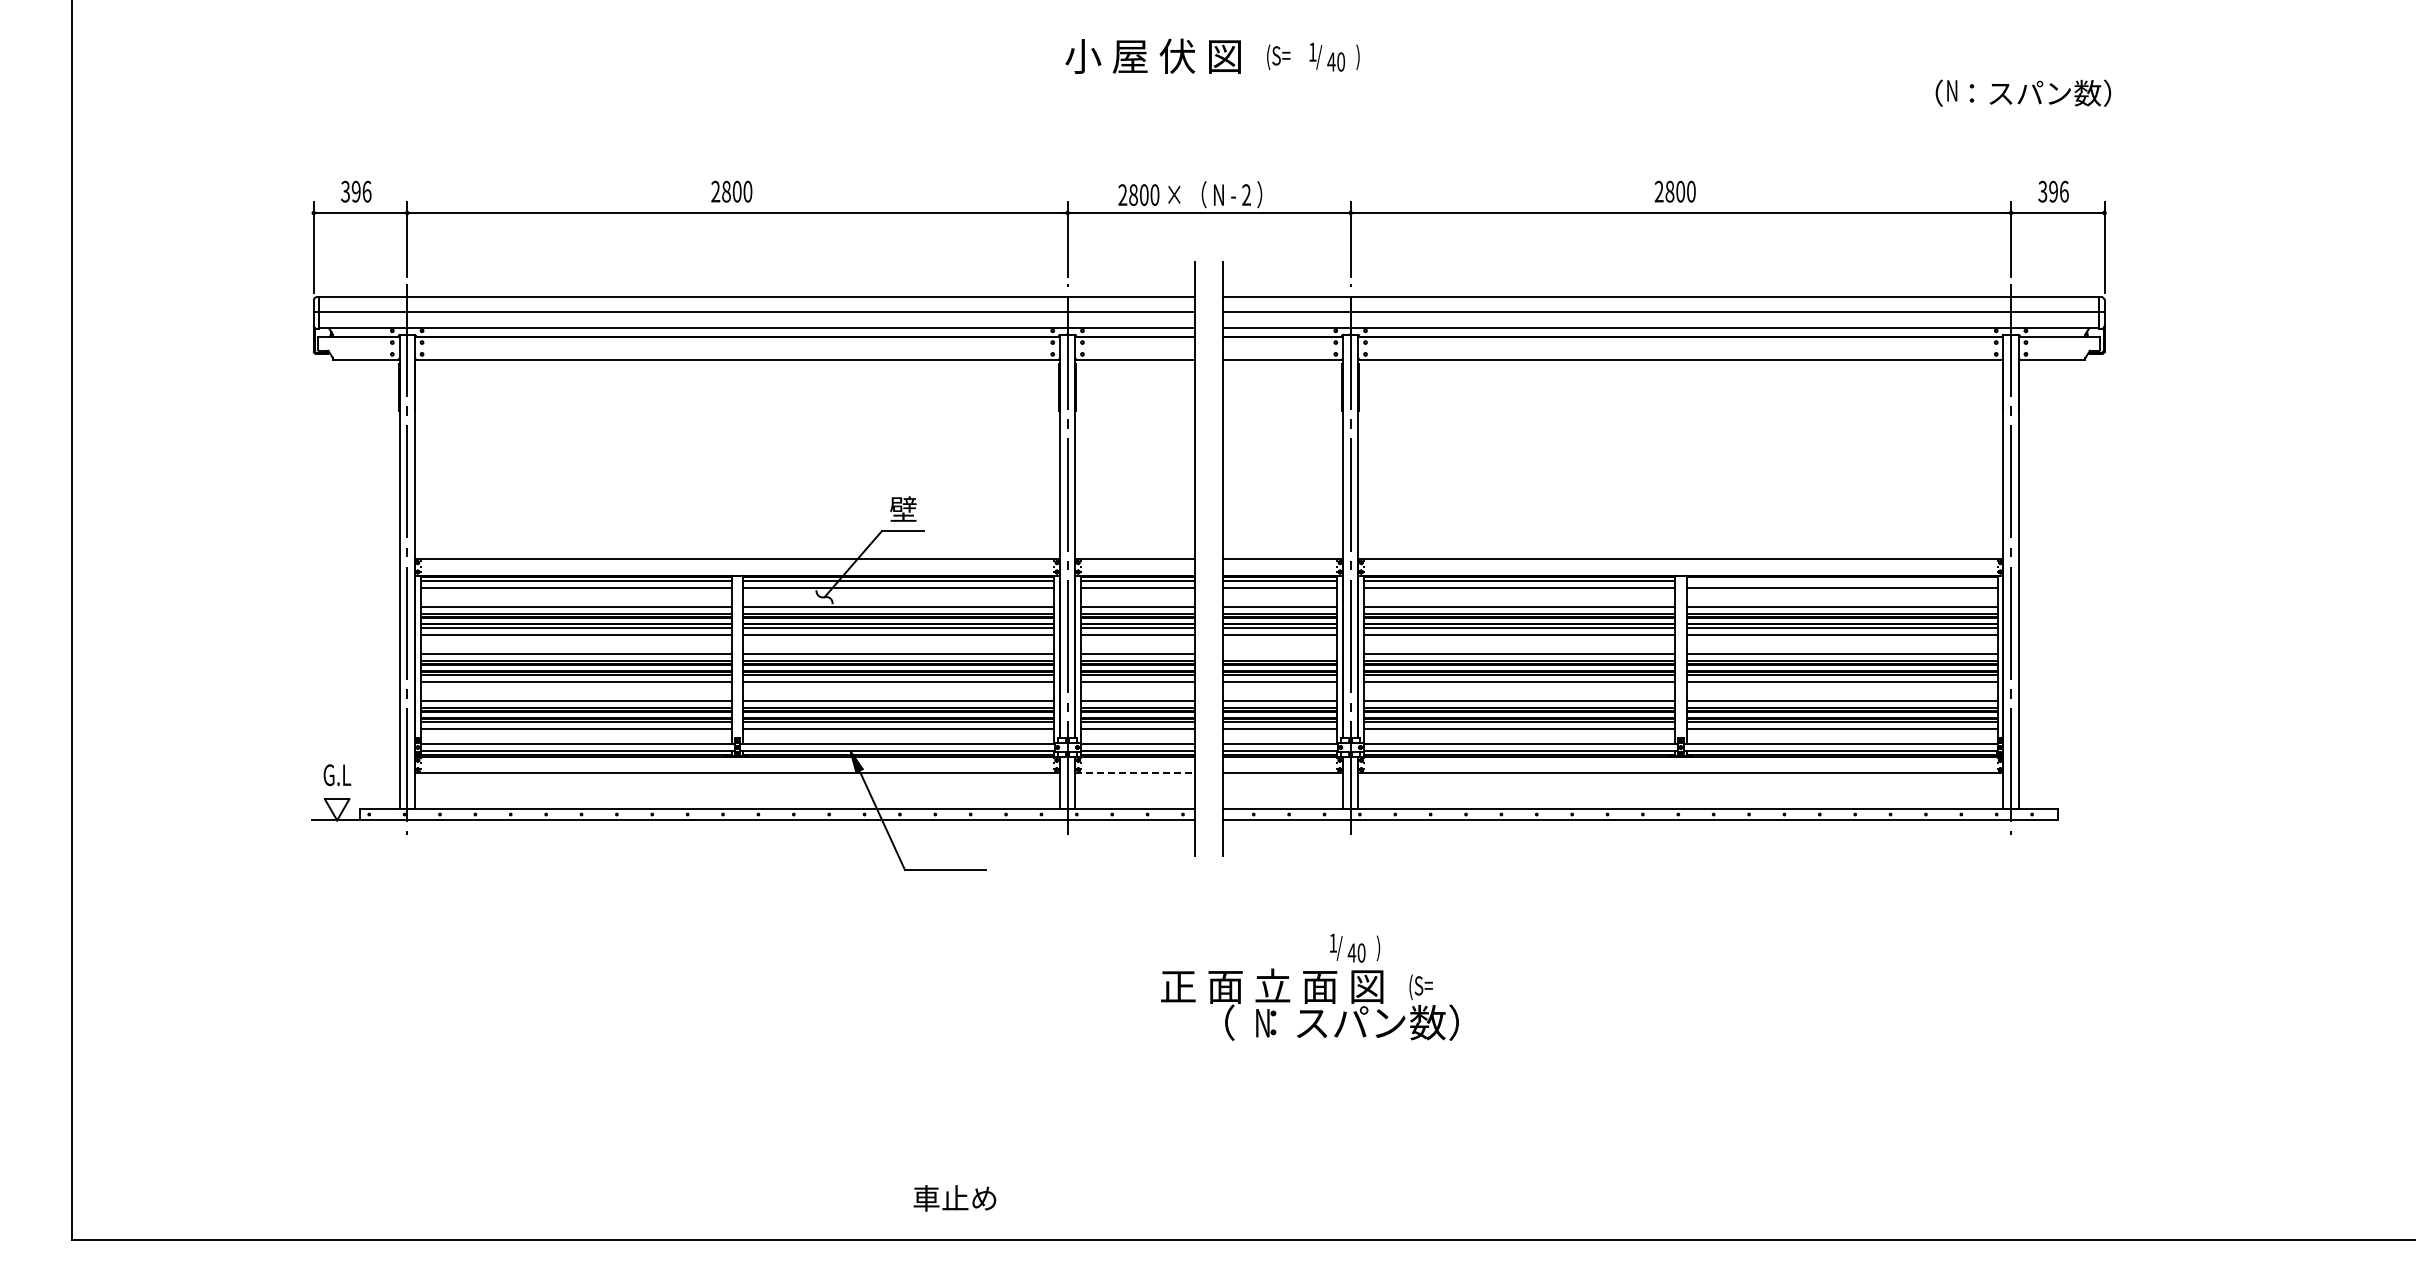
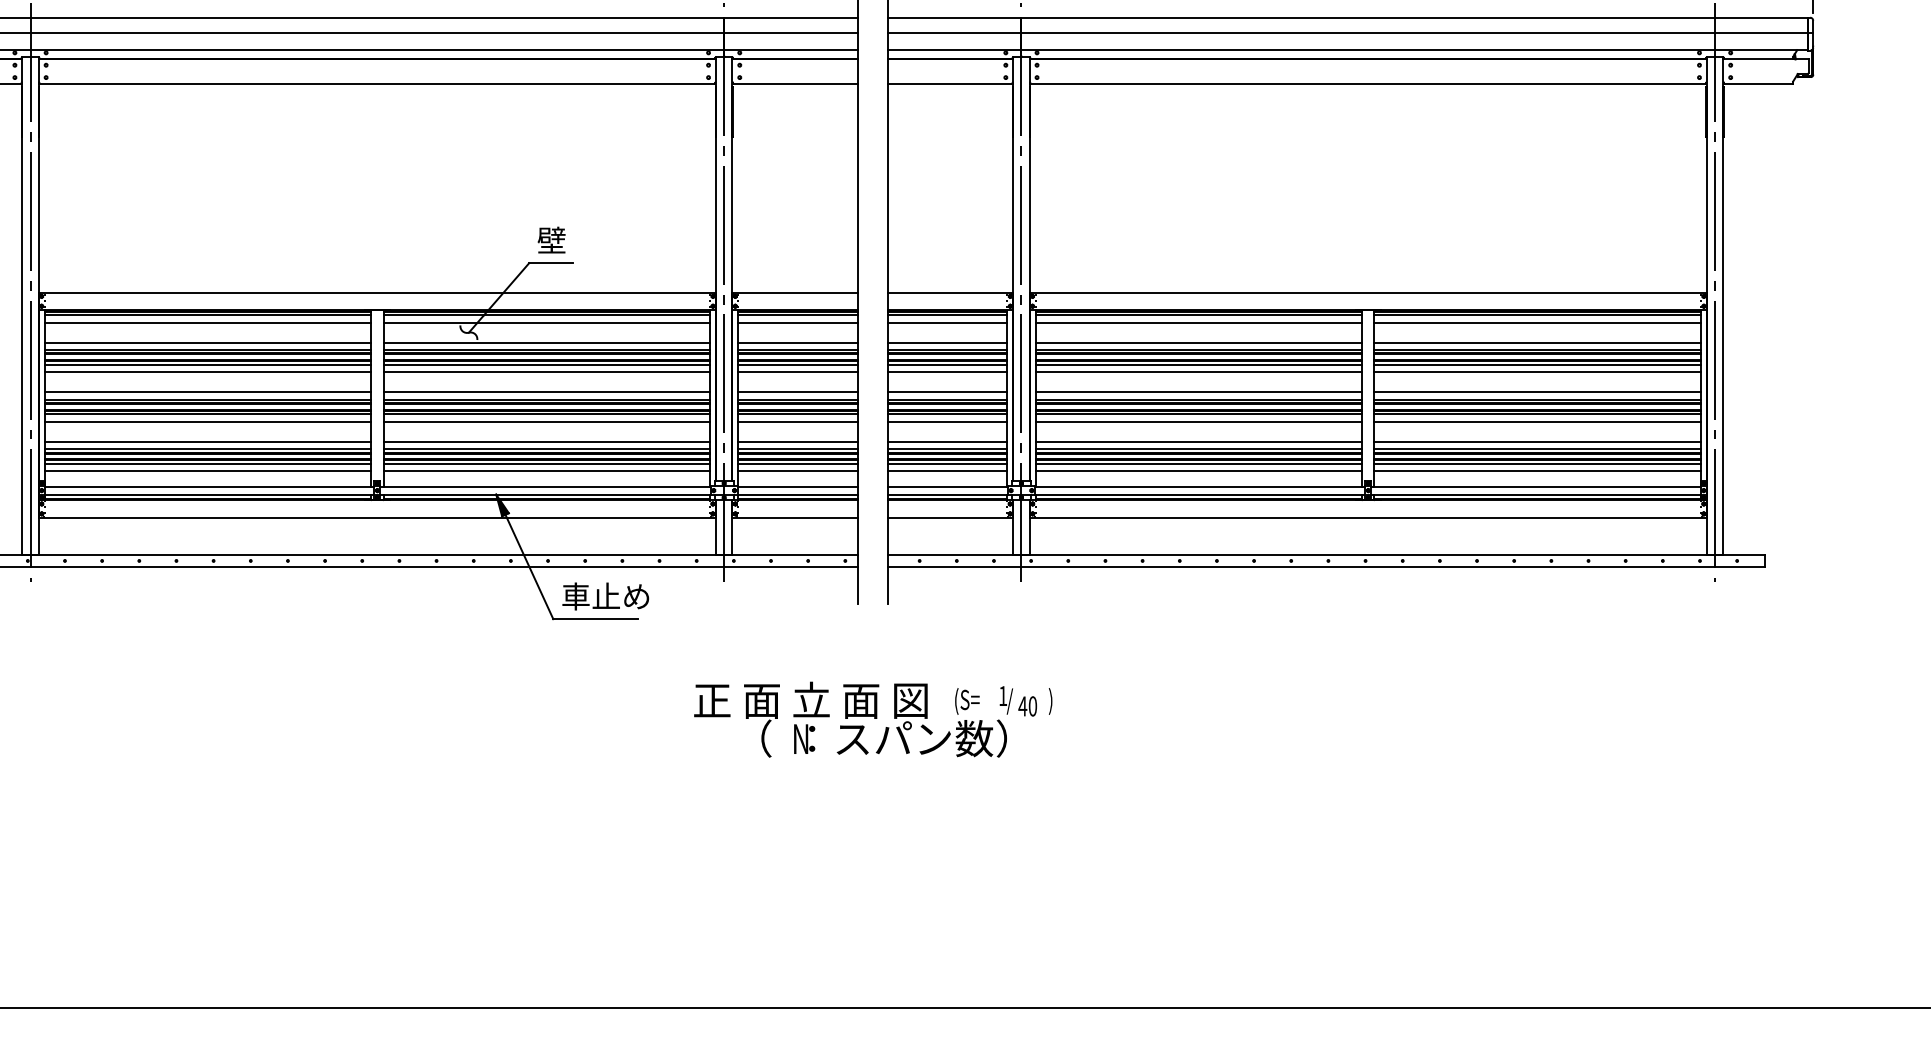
line: (1841, 580) -> (1536, 315), added
line: (1280, 653) -> (947, 391), added
line: (1135, 773) -> (795, 517), dashed -> solid
text: (1309, 1004) -> (850, 719), moved
text: (954, 1198) -> (605, 596), moved

